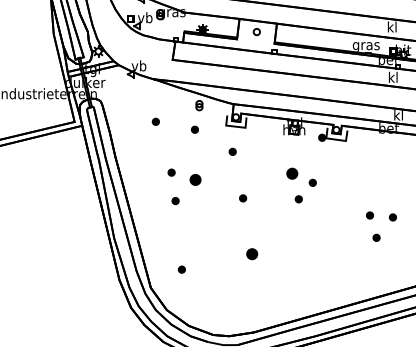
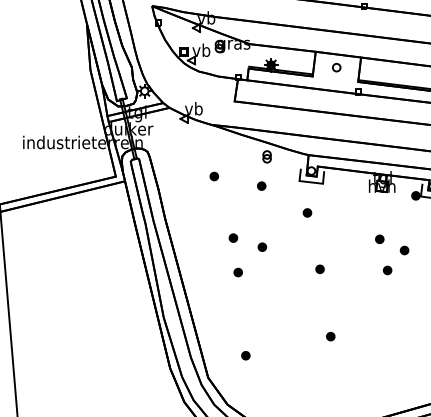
part: (292, 173) -> (379, 239), size x0.62
part: (195, 180) -> (262, 247), size x0.62
part: (251, 253) -> (330, 336), size x0.62

